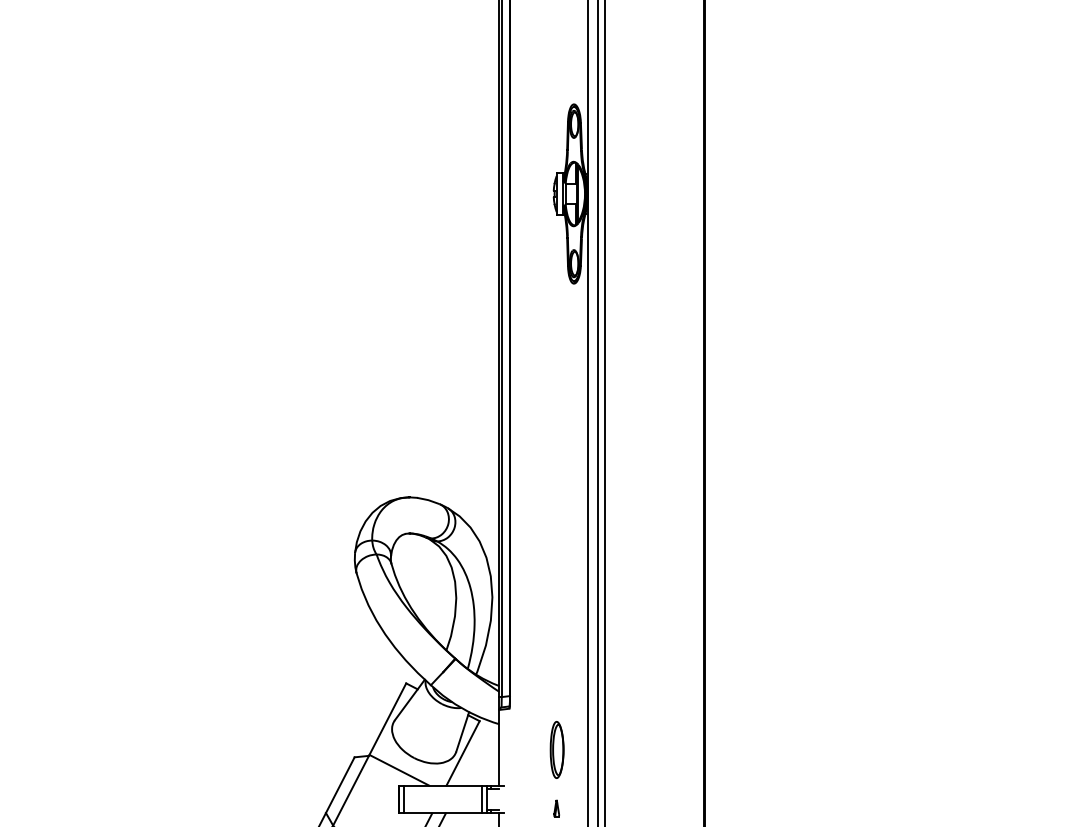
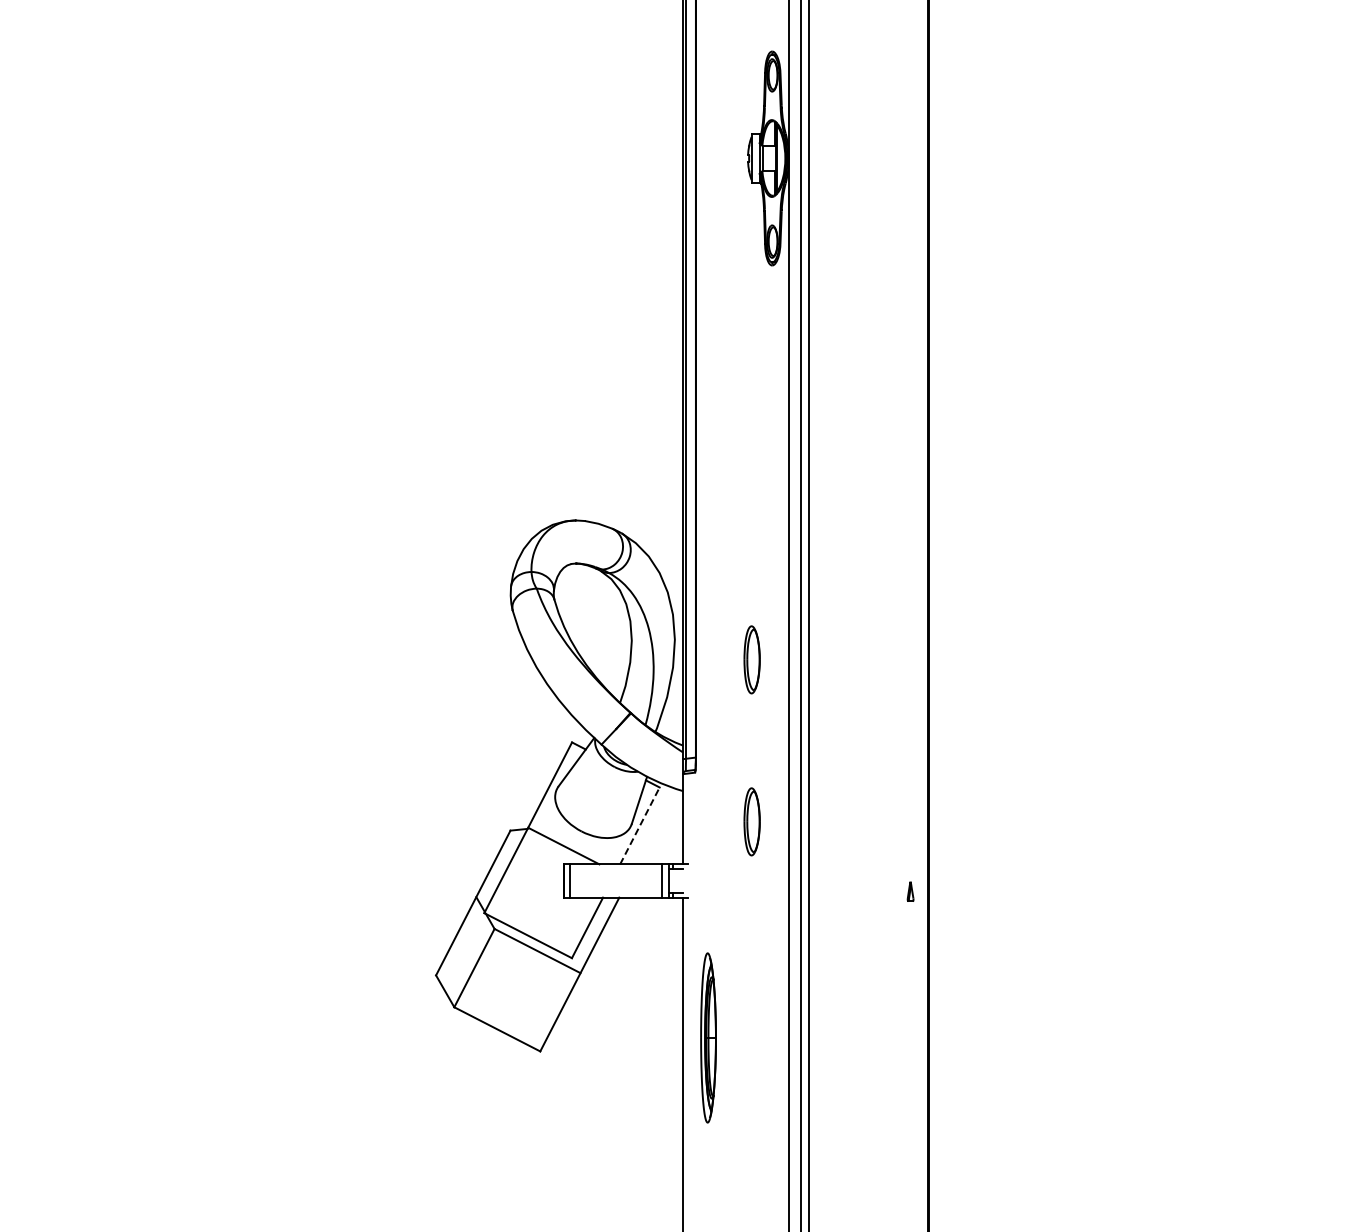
part: (556, 613) -> (751, 659), added
line: (463, 753) -> (640, 825), solid -> dashed
part: (556, 808) -> (910, 891), moved

